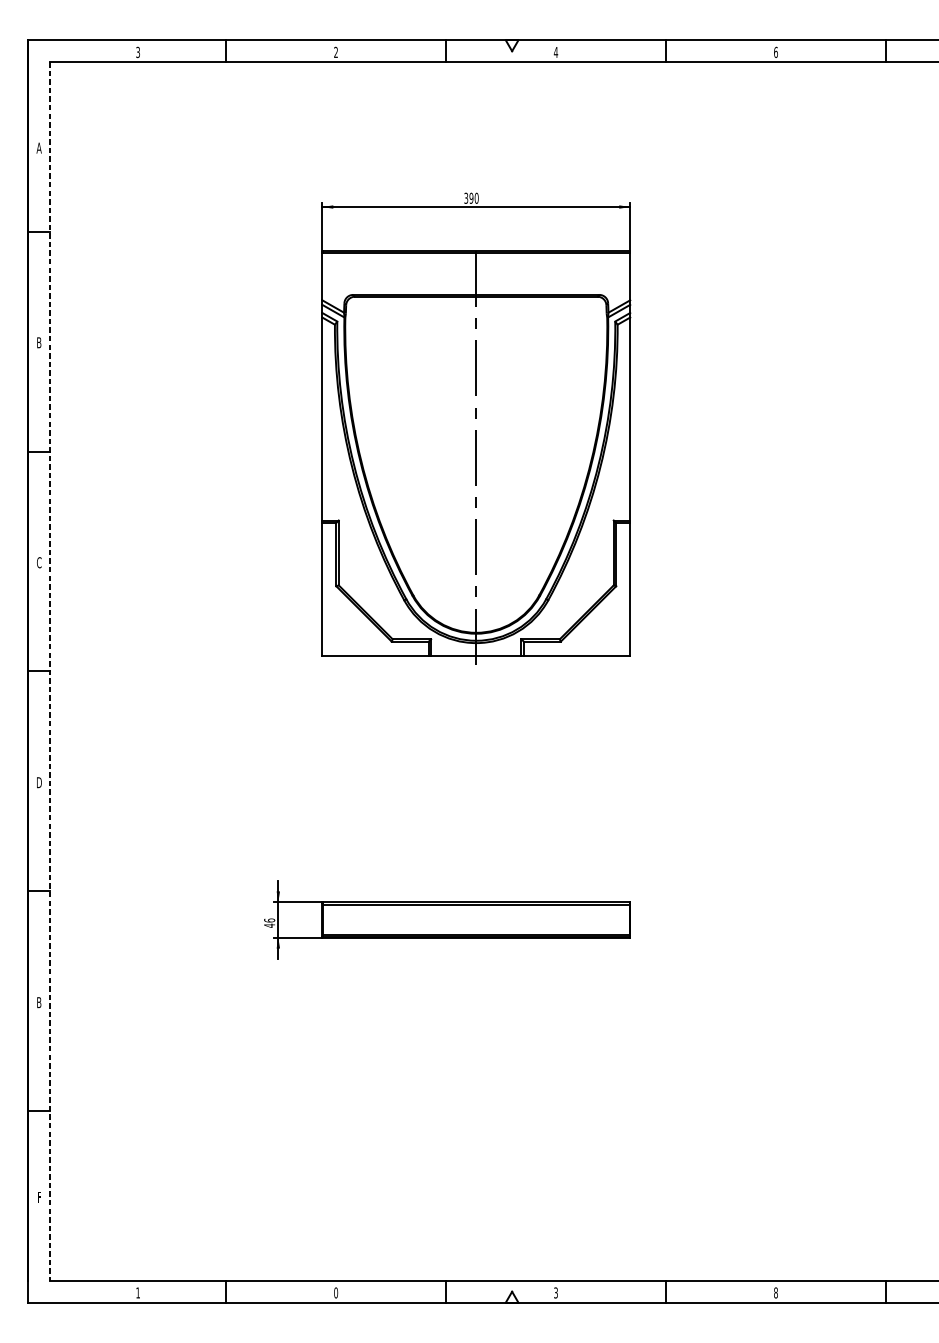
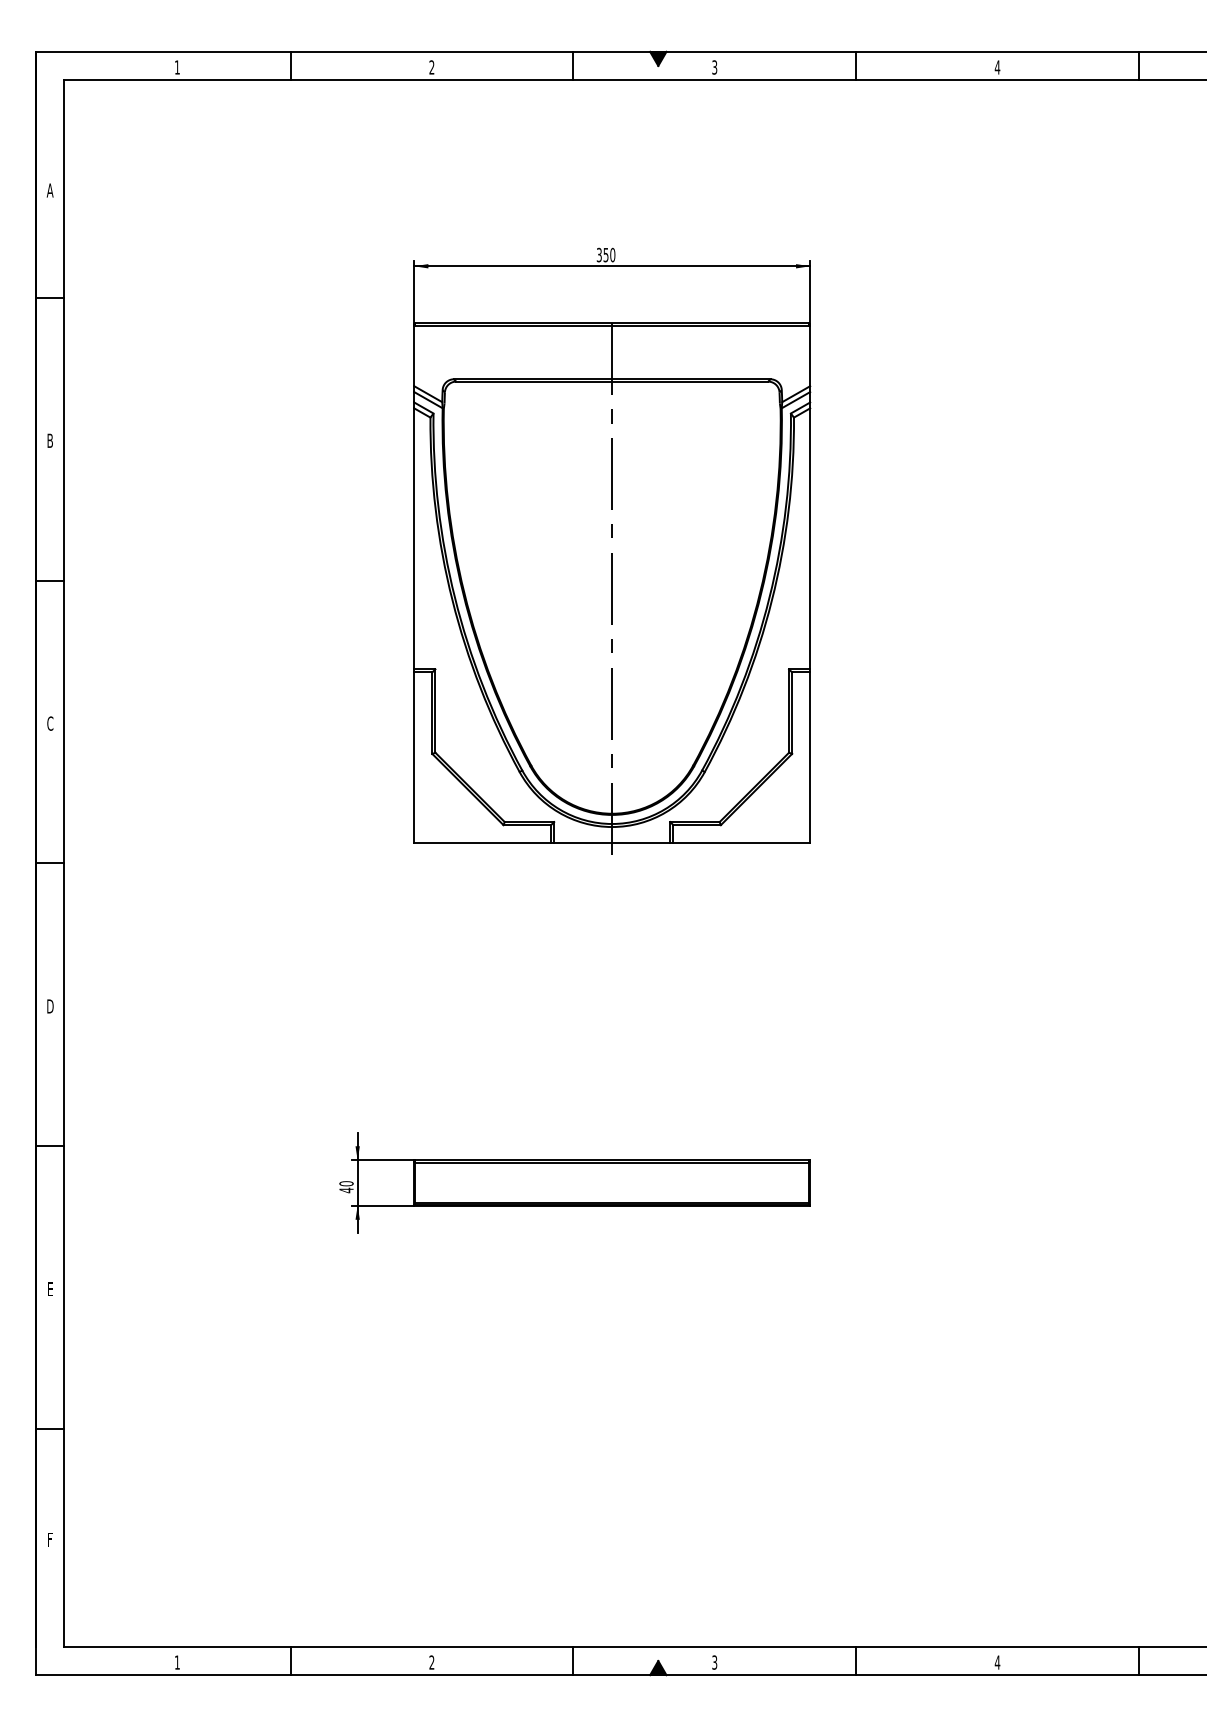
fill: (512, 45) -> (658, 58), added
text: (137, 52) -> (176, 67), 3 -> 1
text: (555, 52) -> (714, 67), 4 -> 3
text: (775, 52) -> (997, 67), 6 -> 4
text: (471, 197) -> (605, 254), 390 -> 350
line: (50, 671) -> (64, 863), dashed -> solid
text: (269, 920) -> (346, 1183), 46 -> 40
text: (38, 1002) -> (49, 1289), B -> E
text: (335, 1292) -> (431, 1662), 0 -> 2
text: (775, 1292) -> (997, 1662), 8 -> 4
fill: (512, 1297) -> (658, 1668), added

